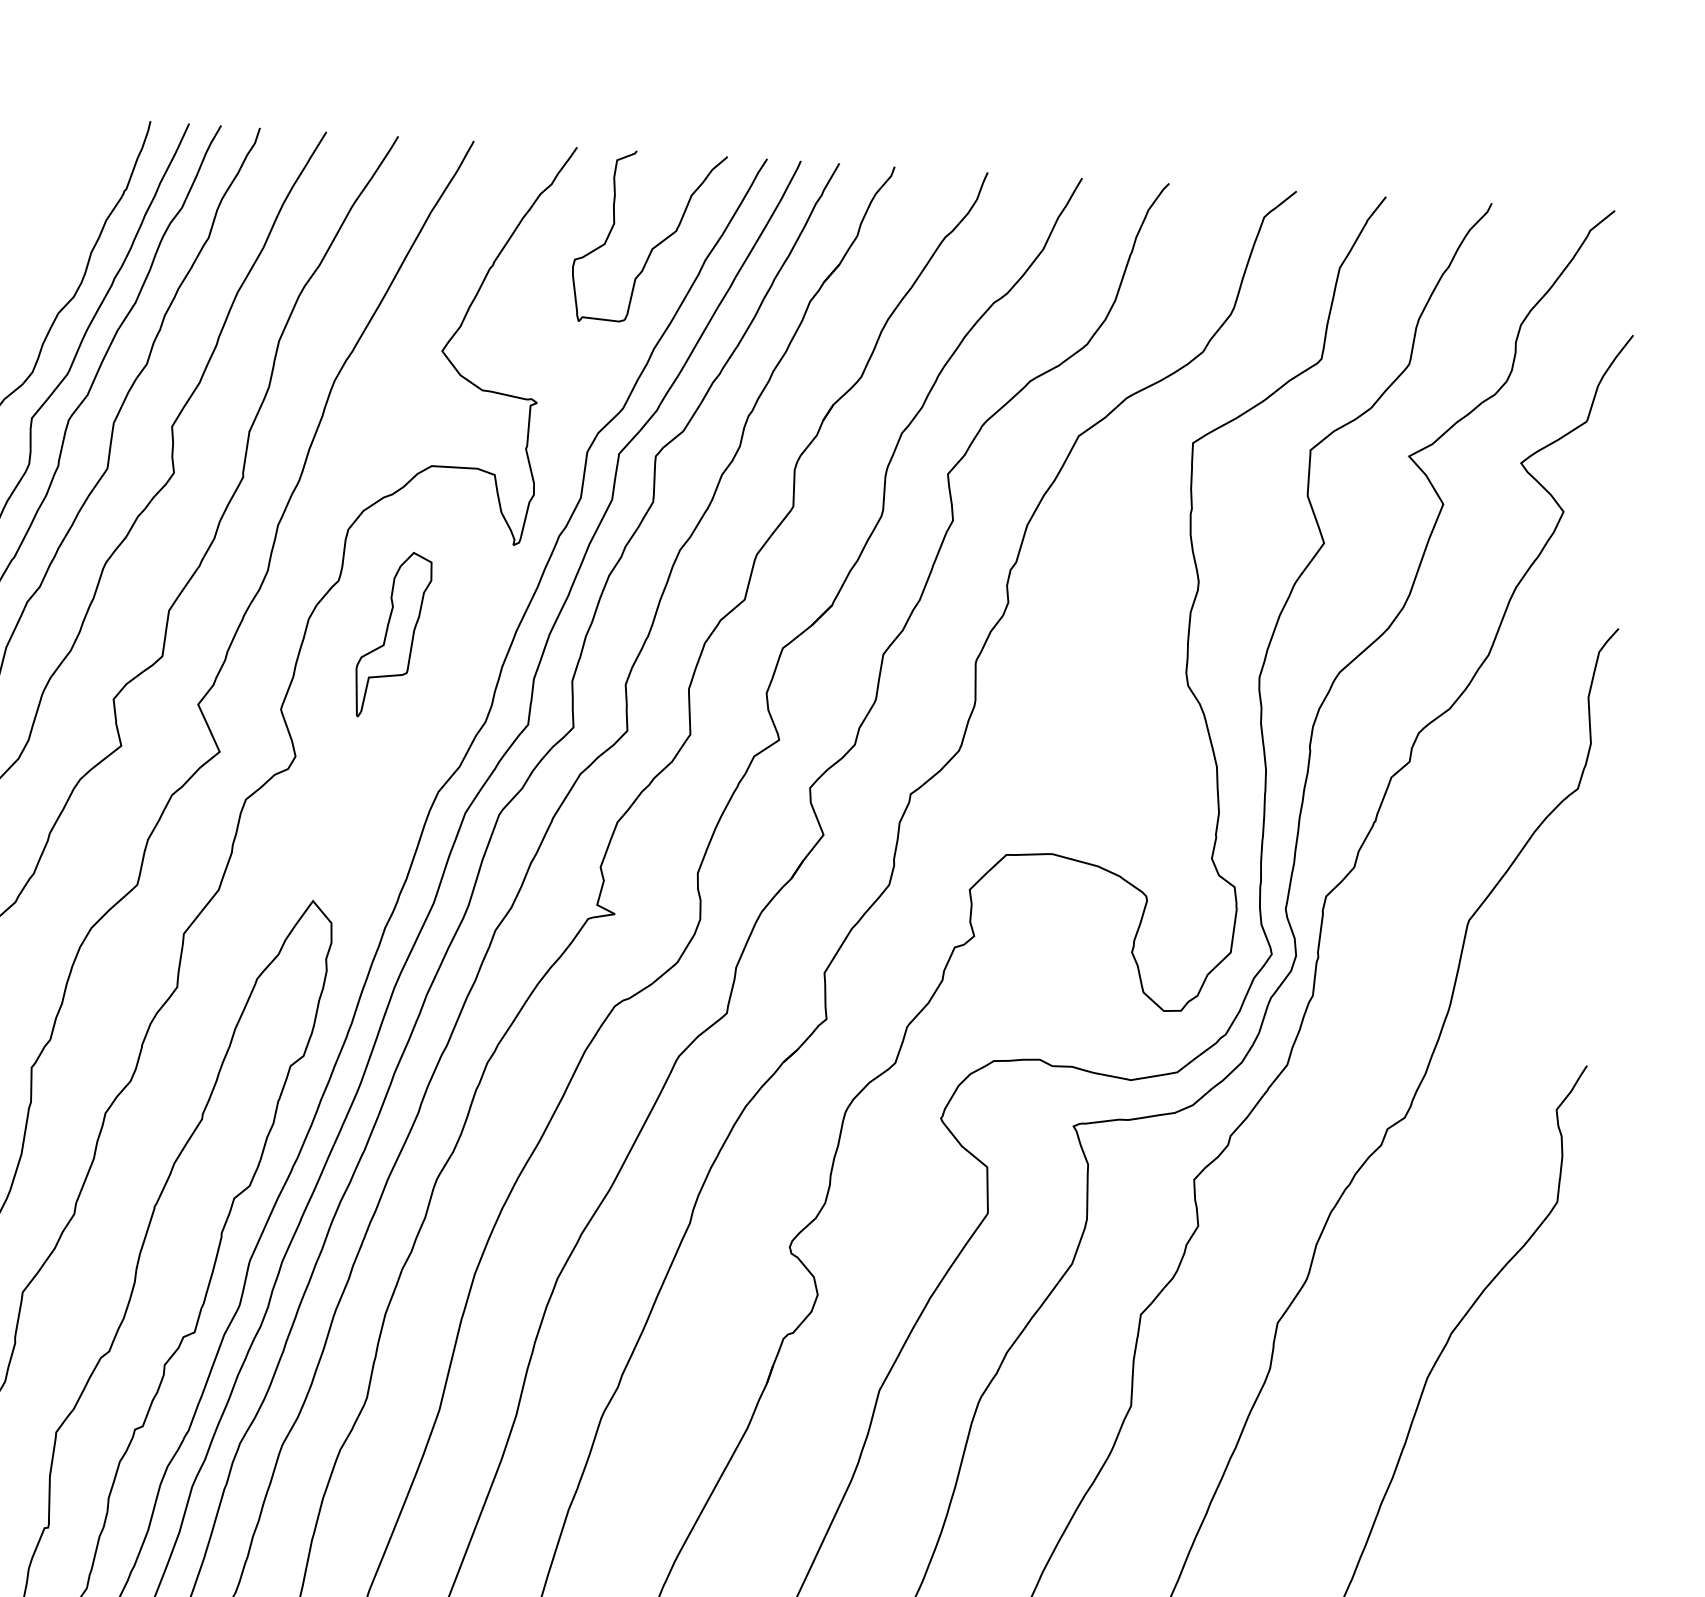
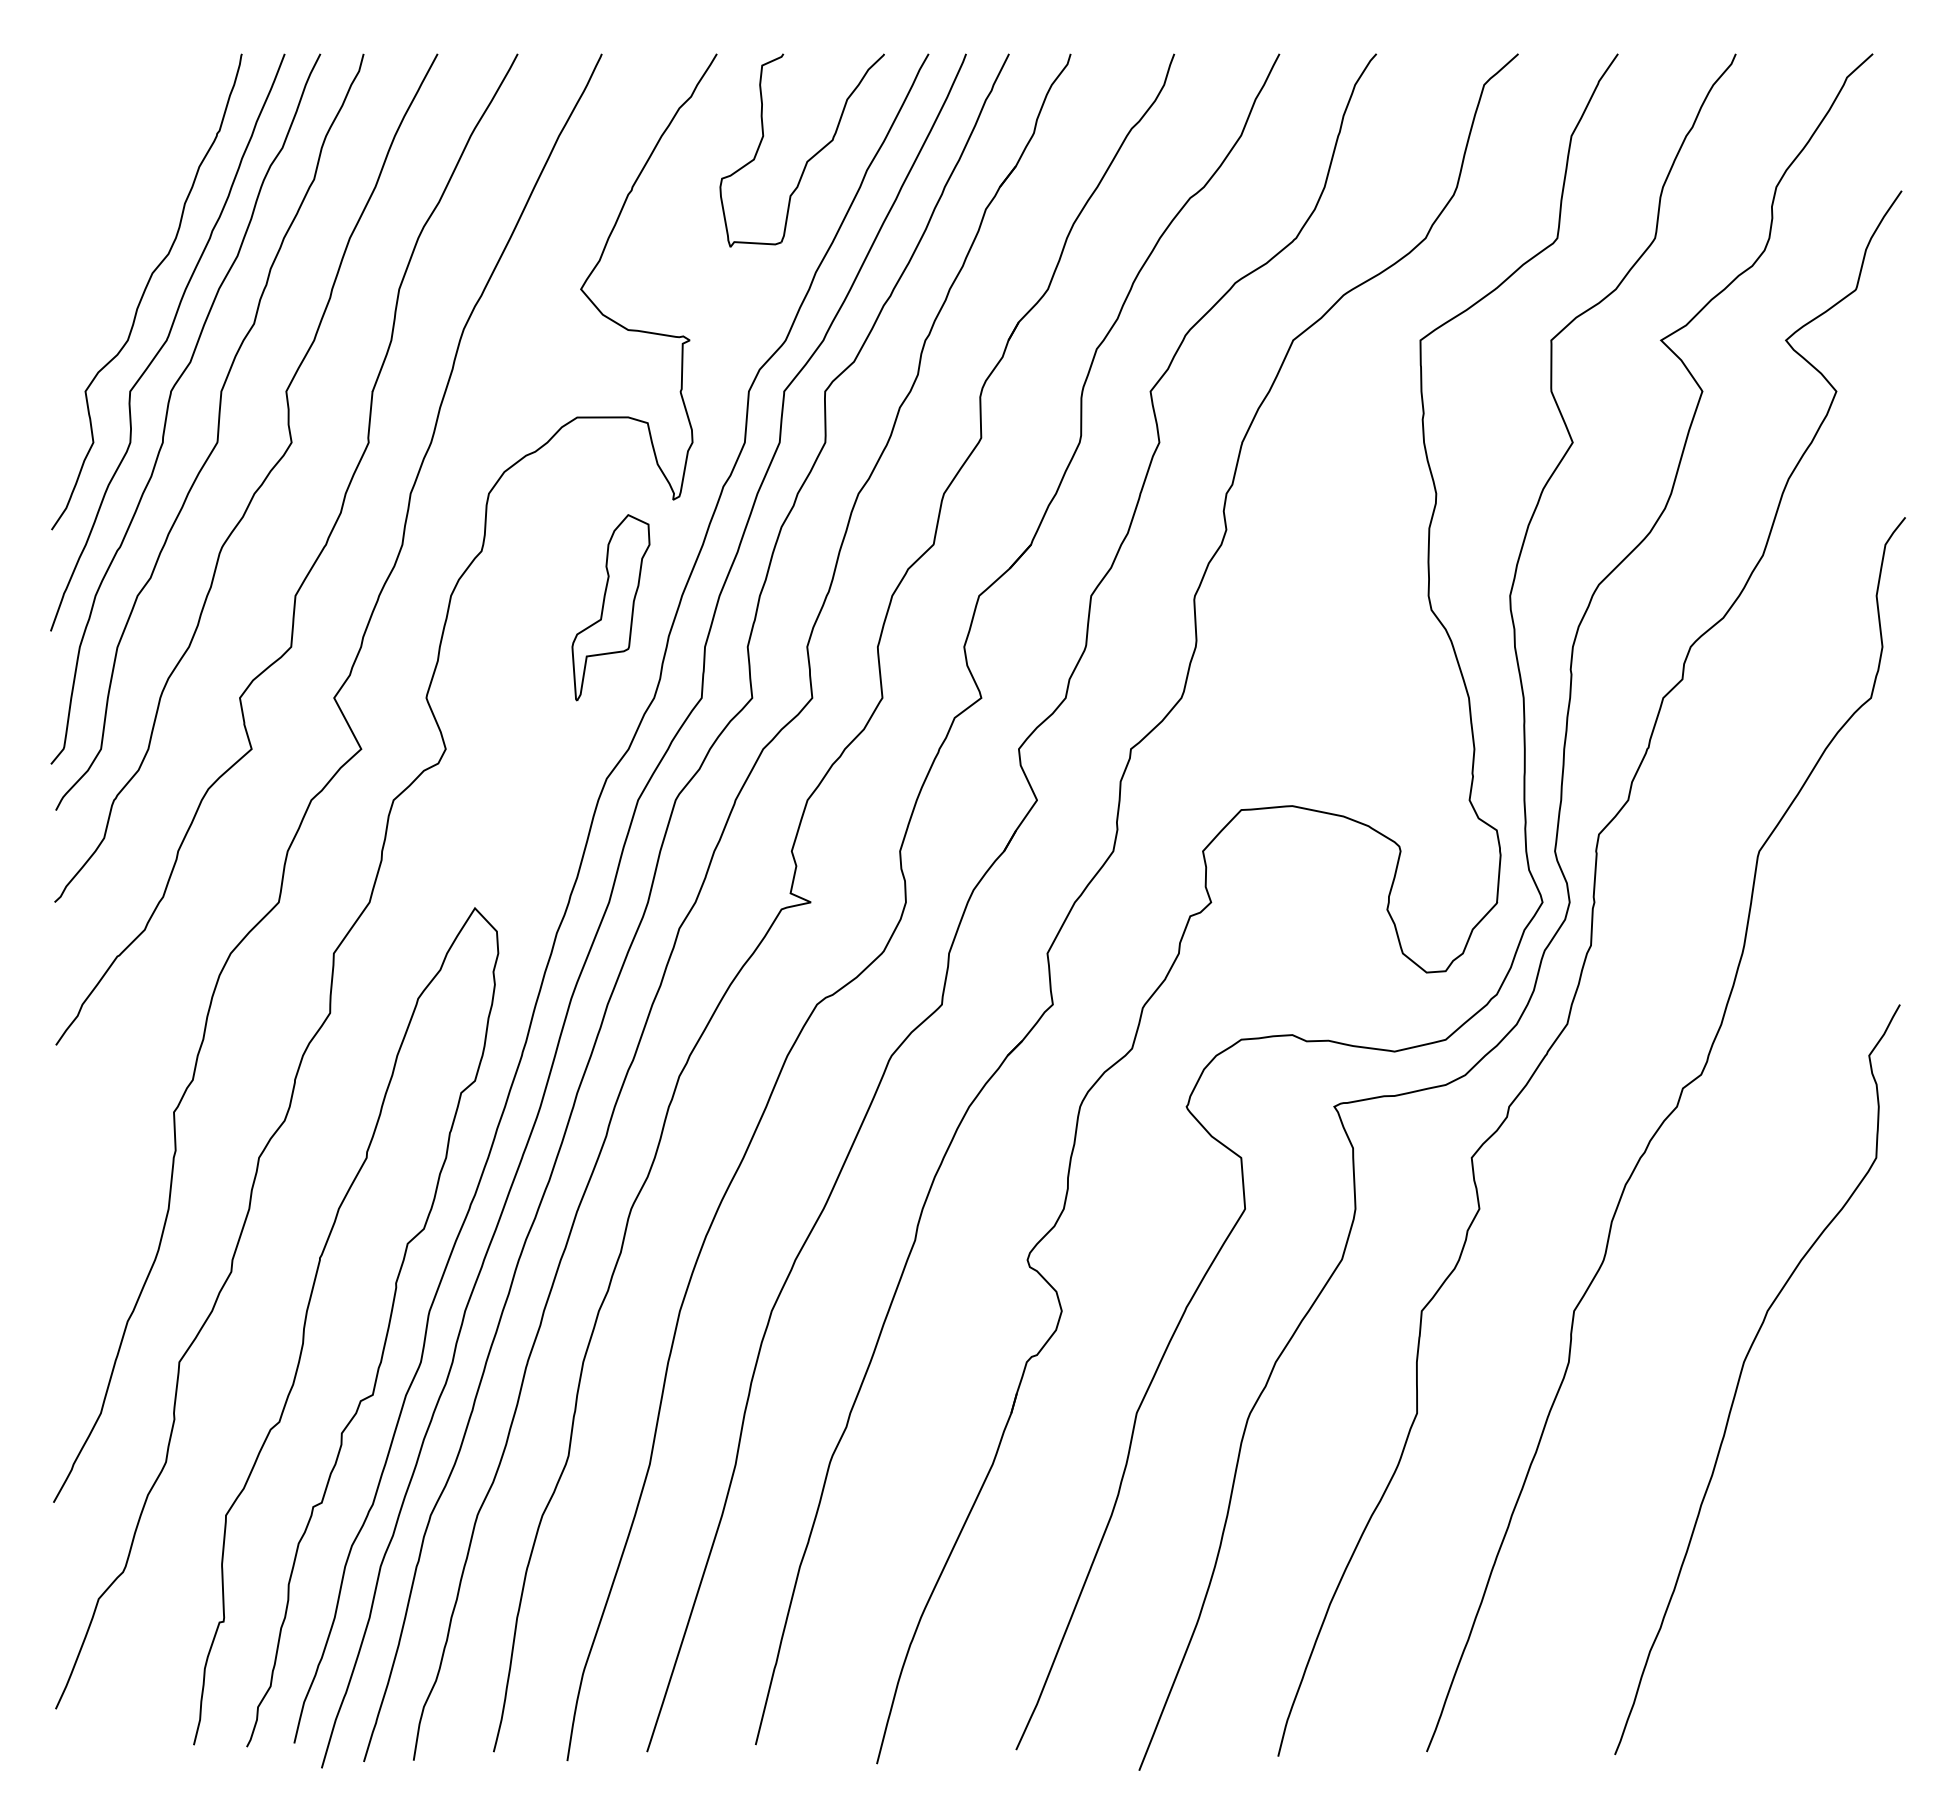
part: (392, 634) -> (610, 607), moved

